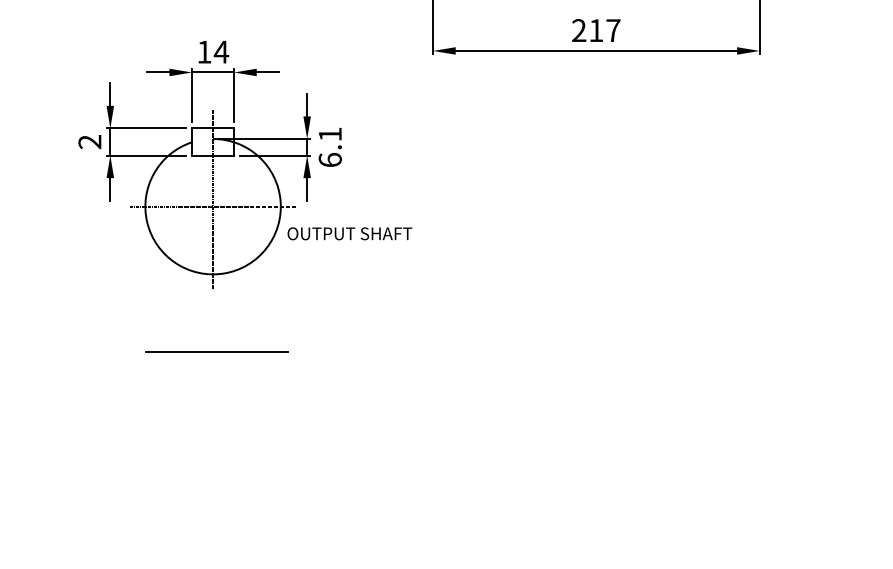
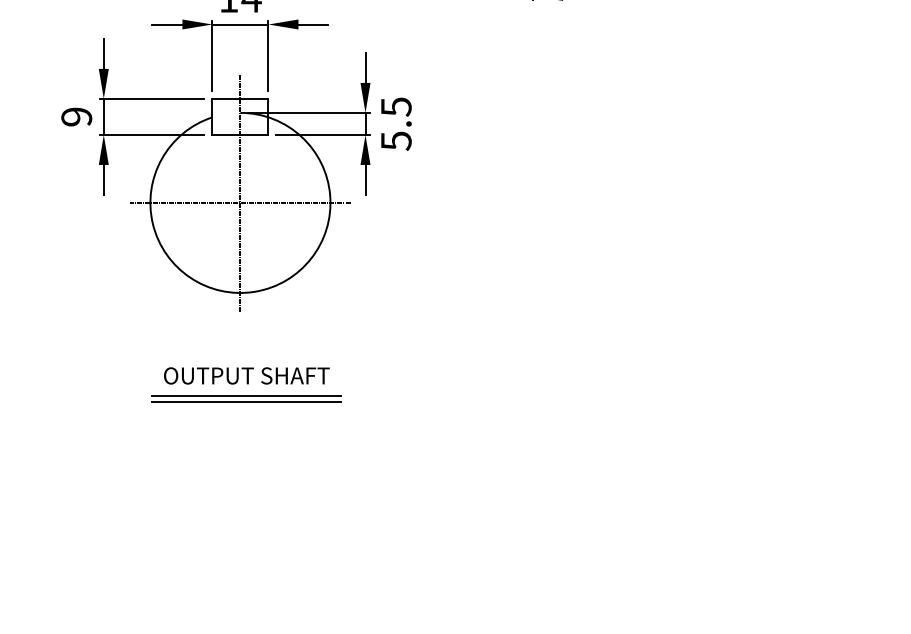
text: (89, 142) -> (76, 117), 2 -> 9
text: (329, 147) -> (395, 124), 6.1 -> 5.5
text: (349, 233) -> (246, 375), moved
line: (217, 356) -> (246, 402), added

